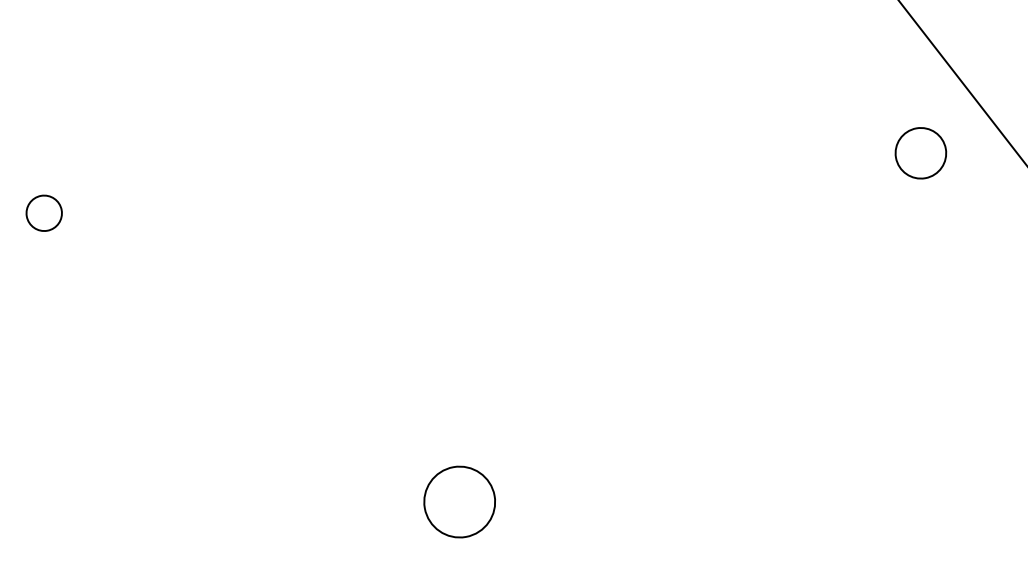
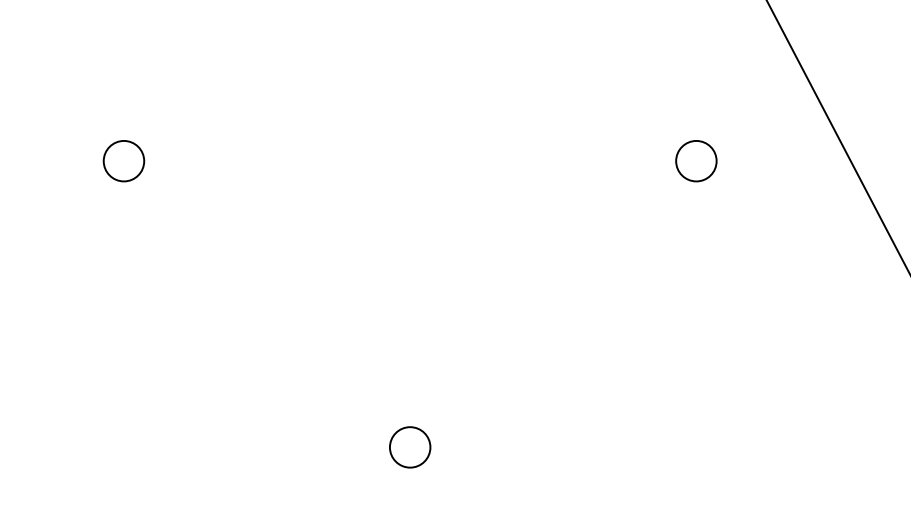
circle: (921, 153) -> (696, 161), moved
circle: (43, 213) -> (123, 161), size x1.43
circle: (460, 502) -> (410, 447), size x0.71

